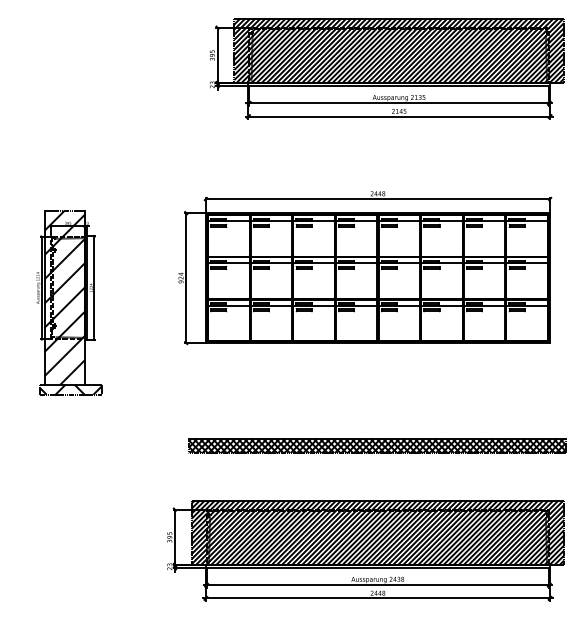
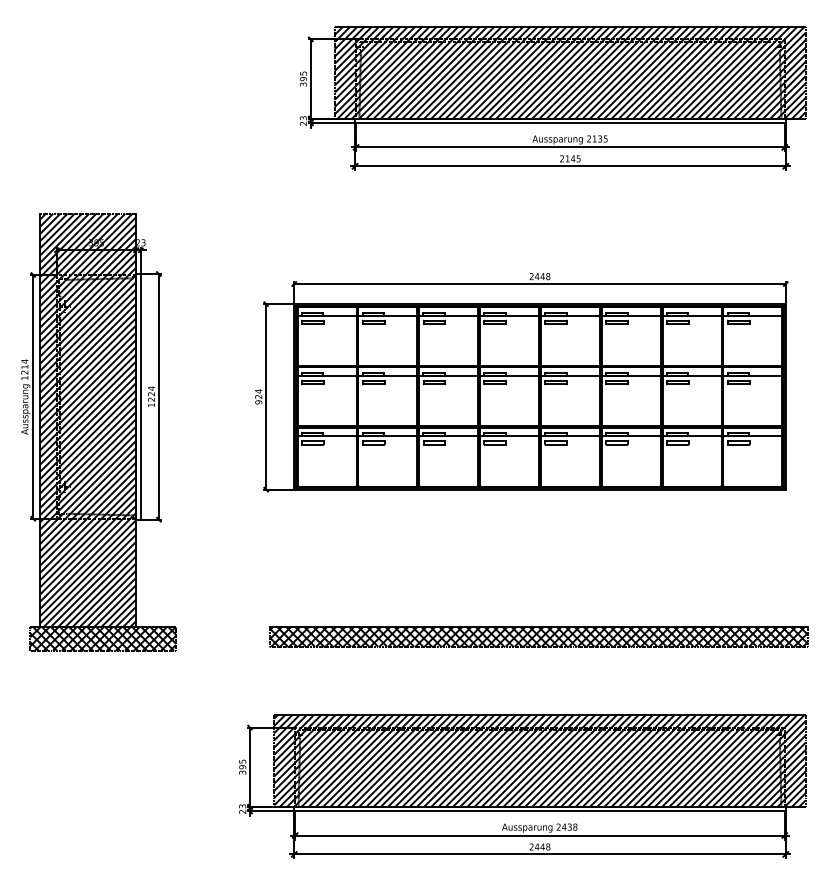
part: (68, 302) -> (98, 432), size x1.67

